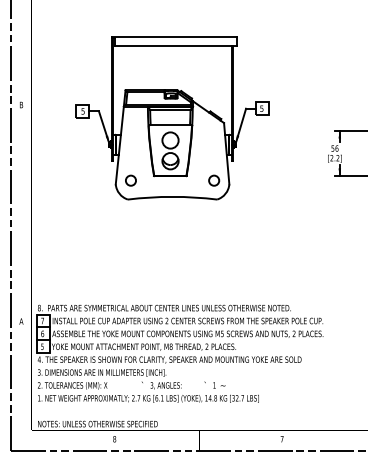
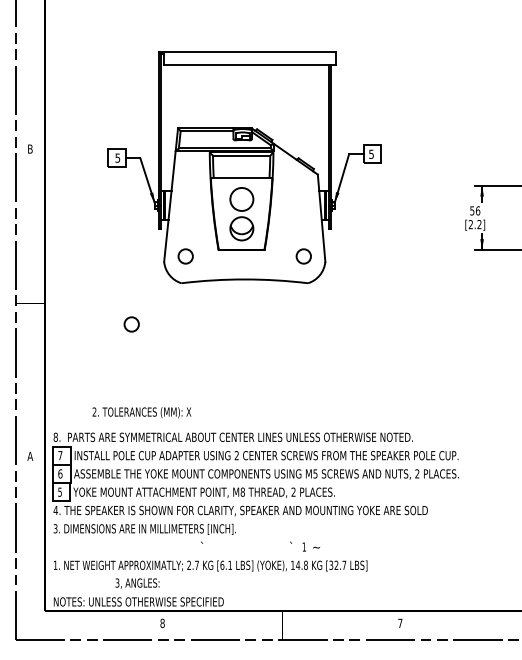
circle: (92, 228) -> (131, 324), added
text: (72, 385) -> (141, 412), moved
text: (166, 385) -> (137, 583), moved

